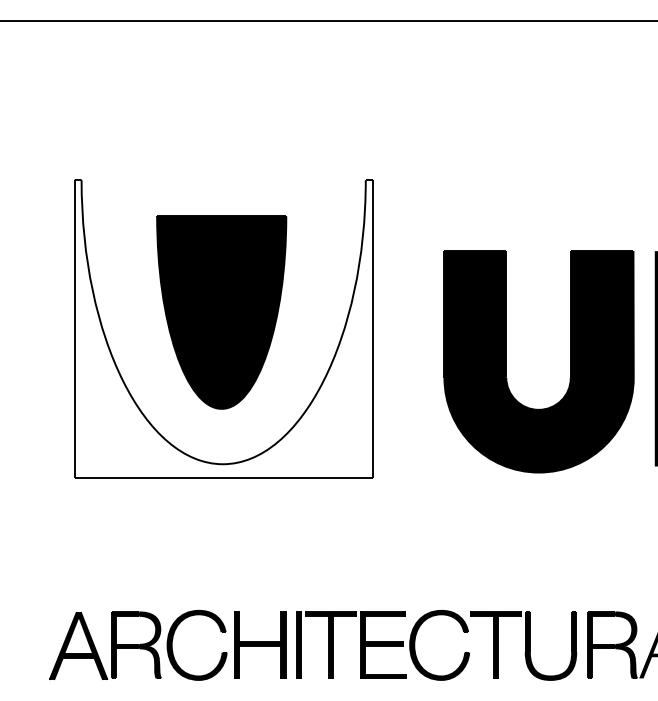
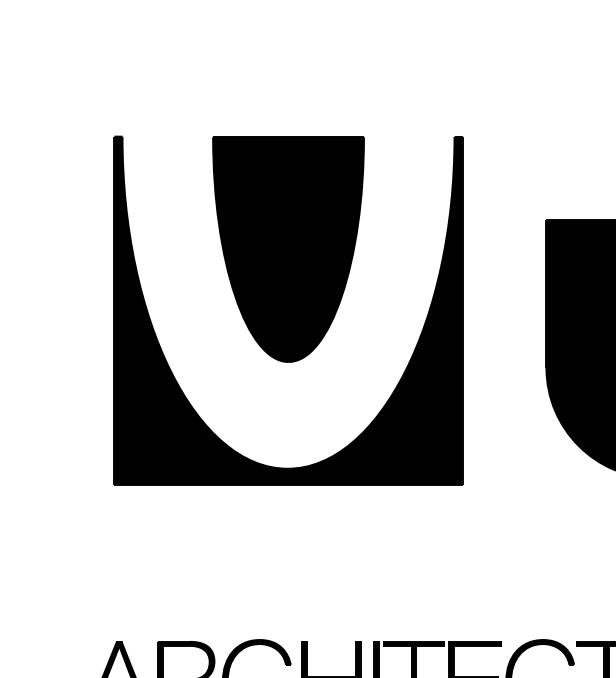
part: (221, 312) -> (288, 249), moved
fill: (223, 328) -> (288, 310), added

